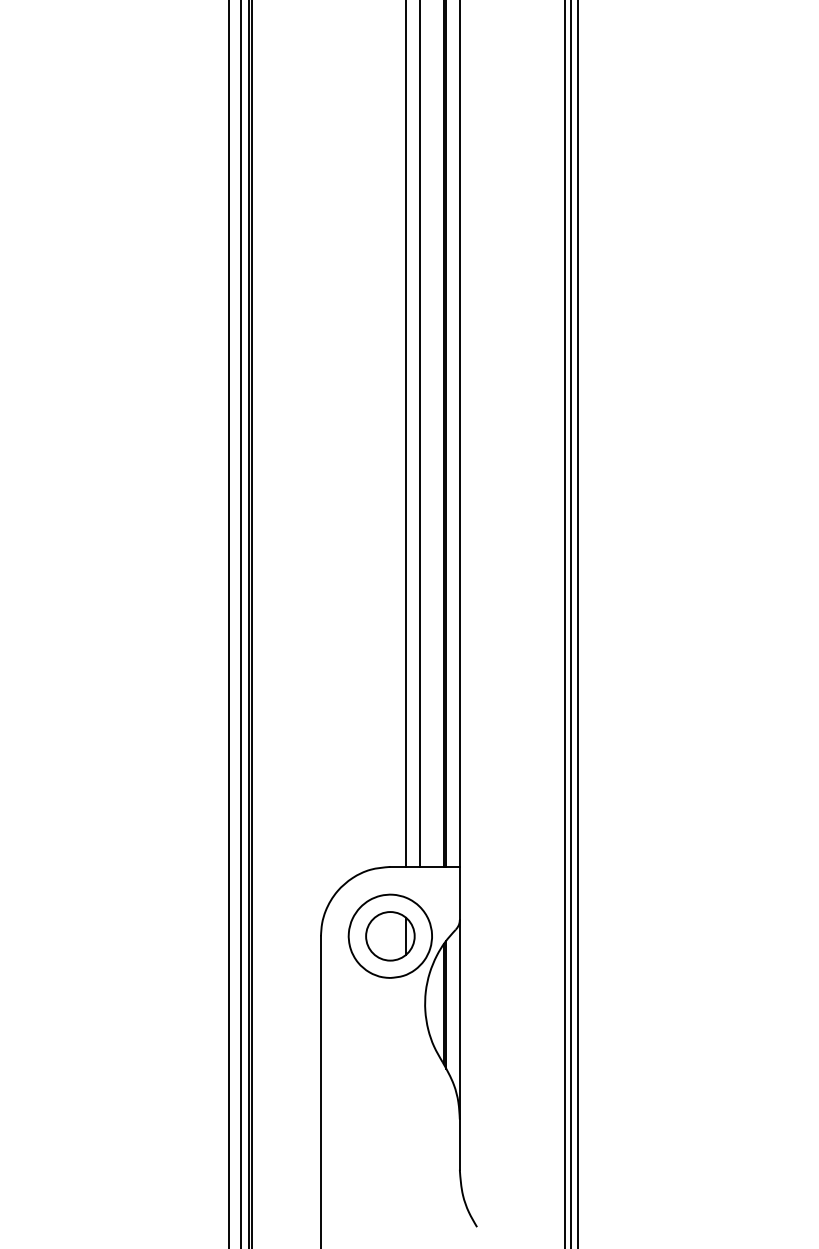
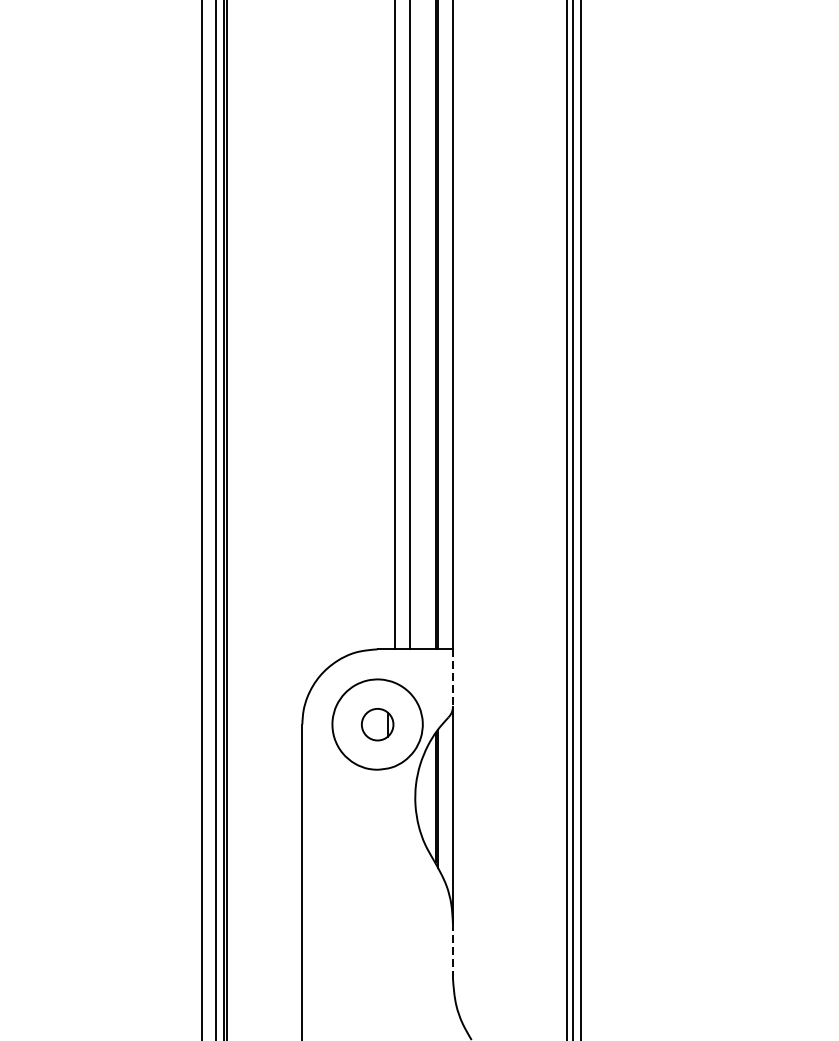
line: (459, 893) -> (452, 678), solid -> dashed
part: (390, 936) -> (377, 724), size x0.6
line: (459, 1145) -> (452, 951), solid -> dashed

